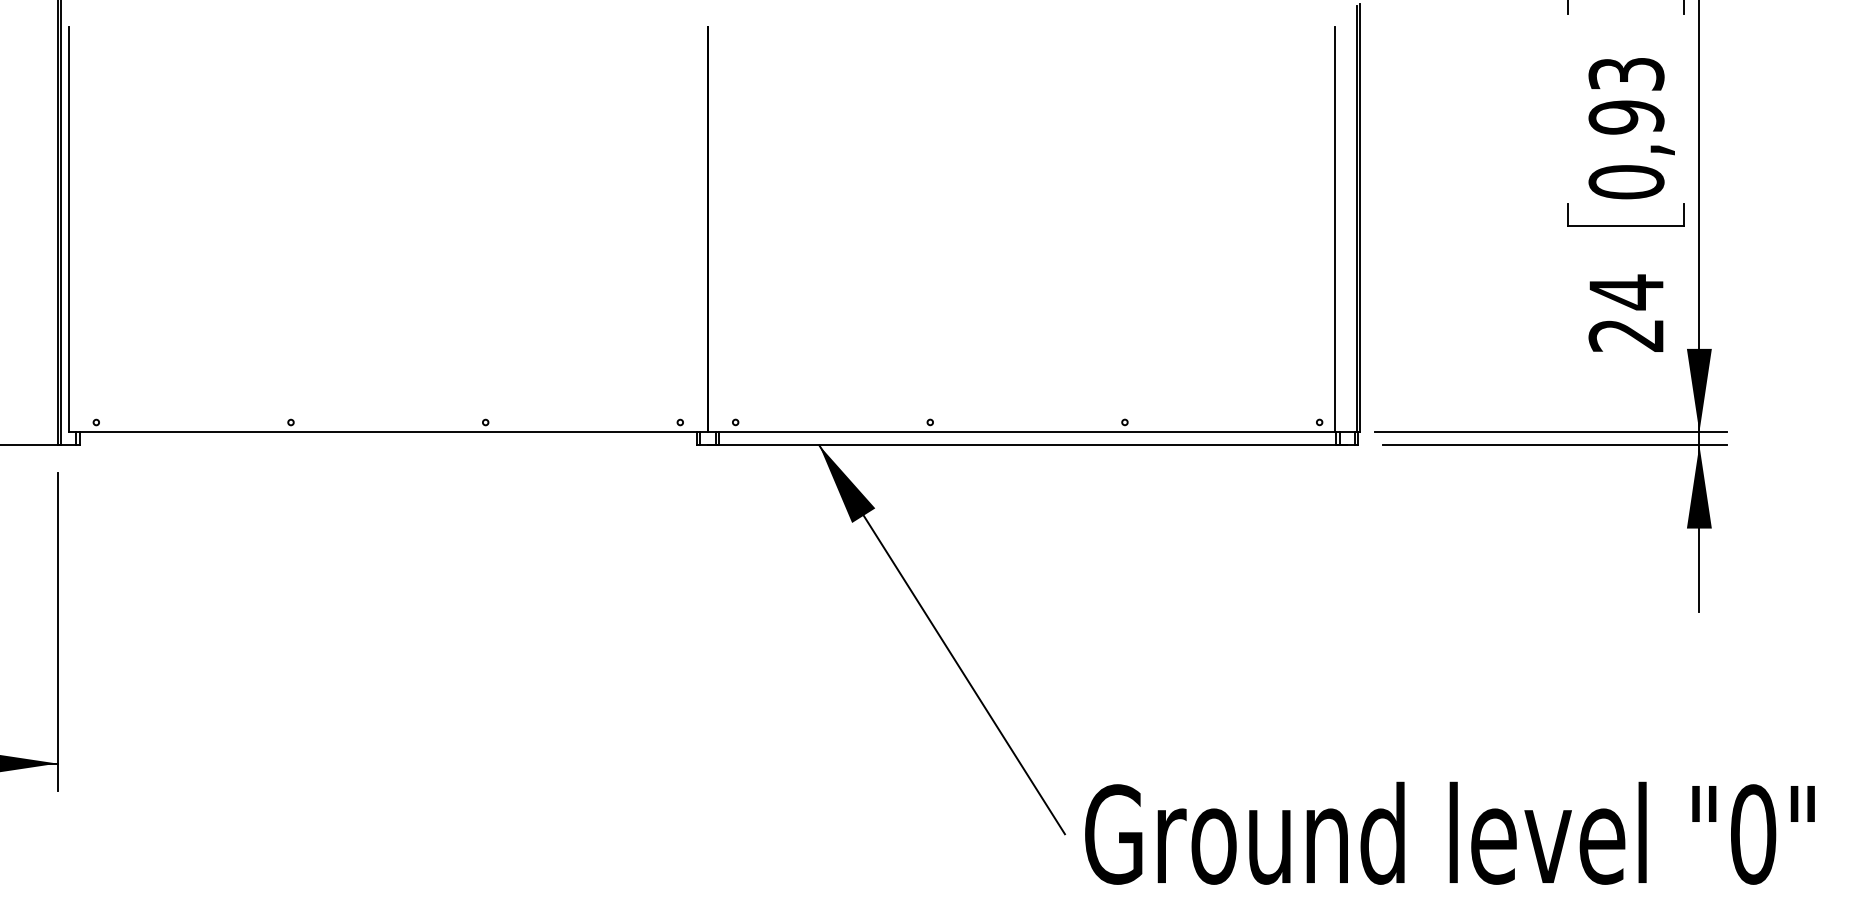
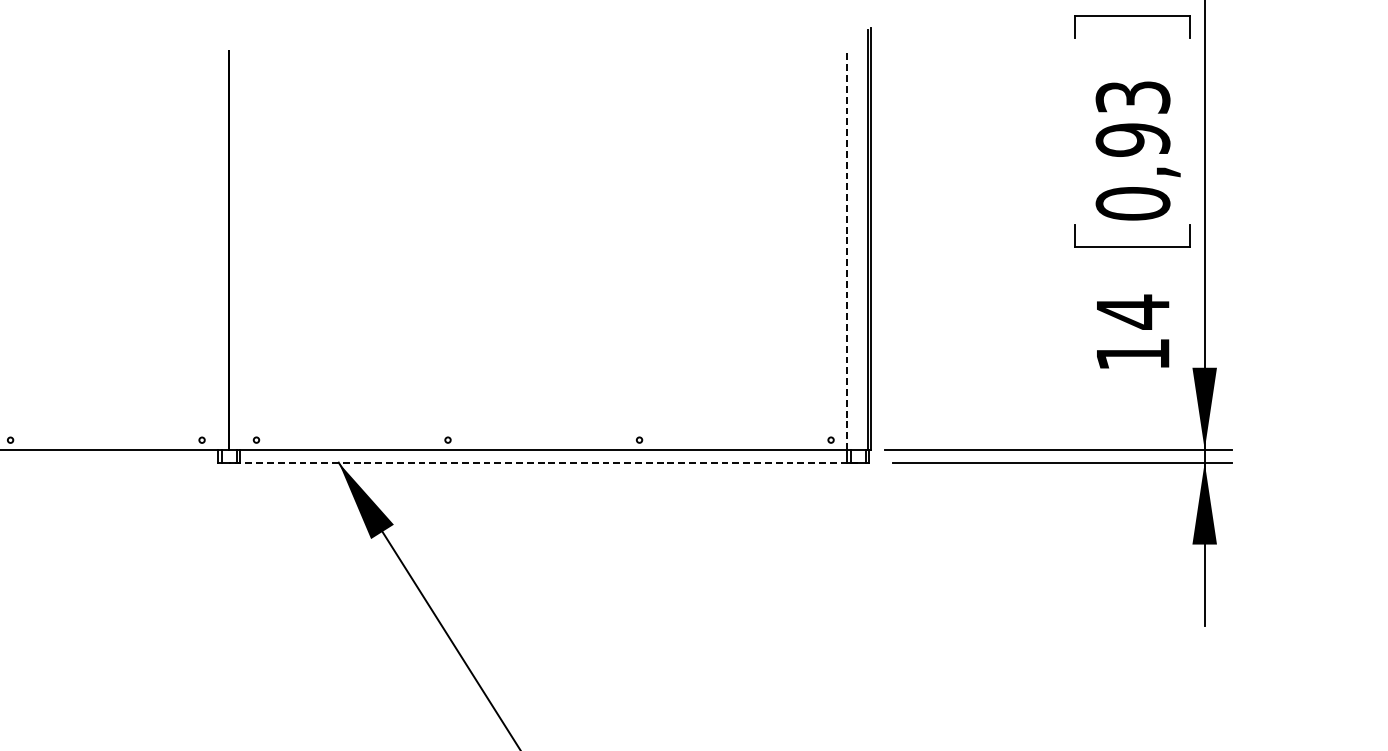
line: (1335, 229) -> (846, 250), solid -> dashed
text: (1625, 335) -> (1132, 354), 24 -> 14
line: (1027, 445) -> (543, 462), solid -> dashed

